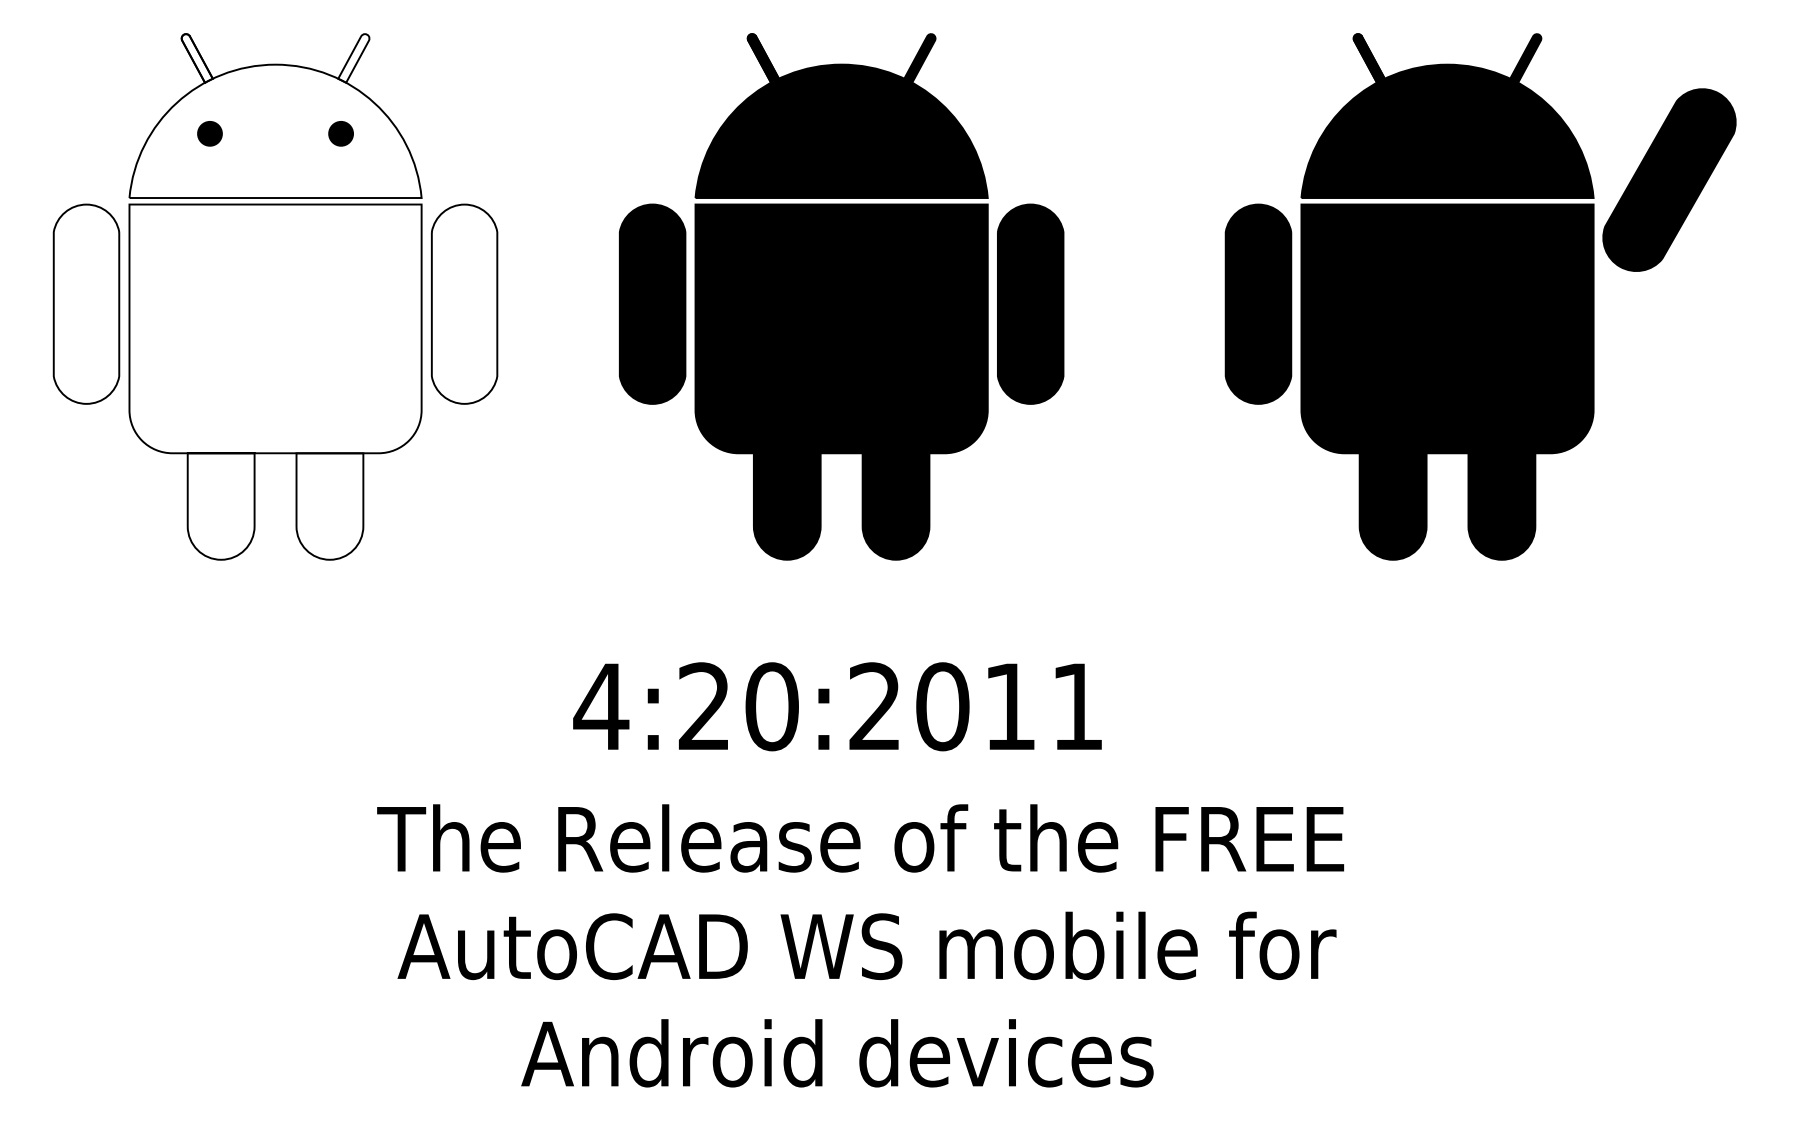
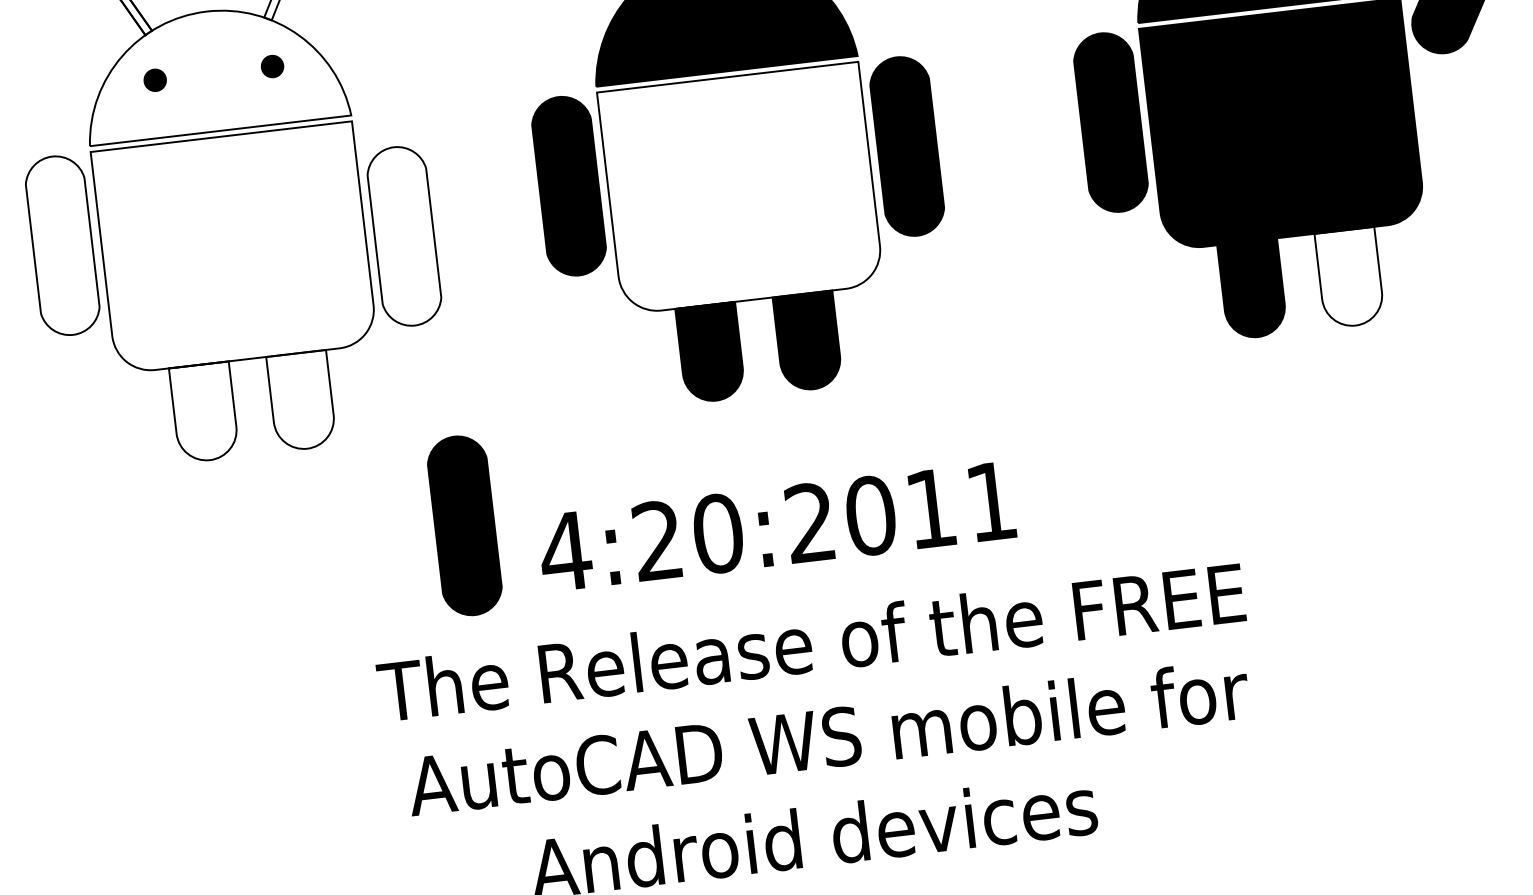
part: (464, 303) -> (404, 235), moved
fill: (841, 328) -> (740, 188), removed
fill: (1501, 506) -> (1349, 277), removed
part: (493, 664) -> (464, 525), added

